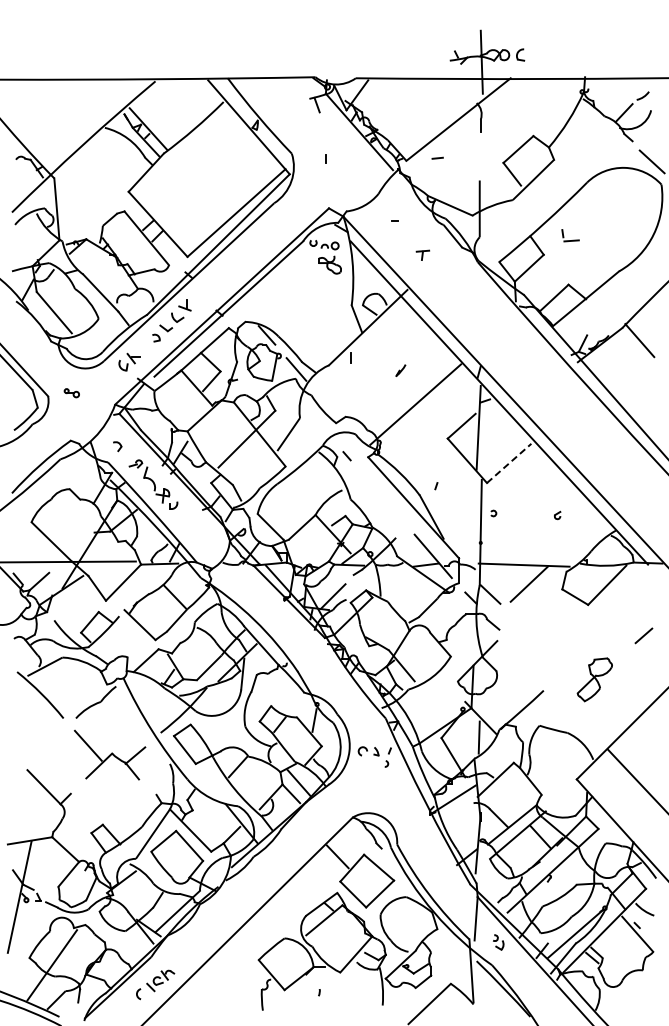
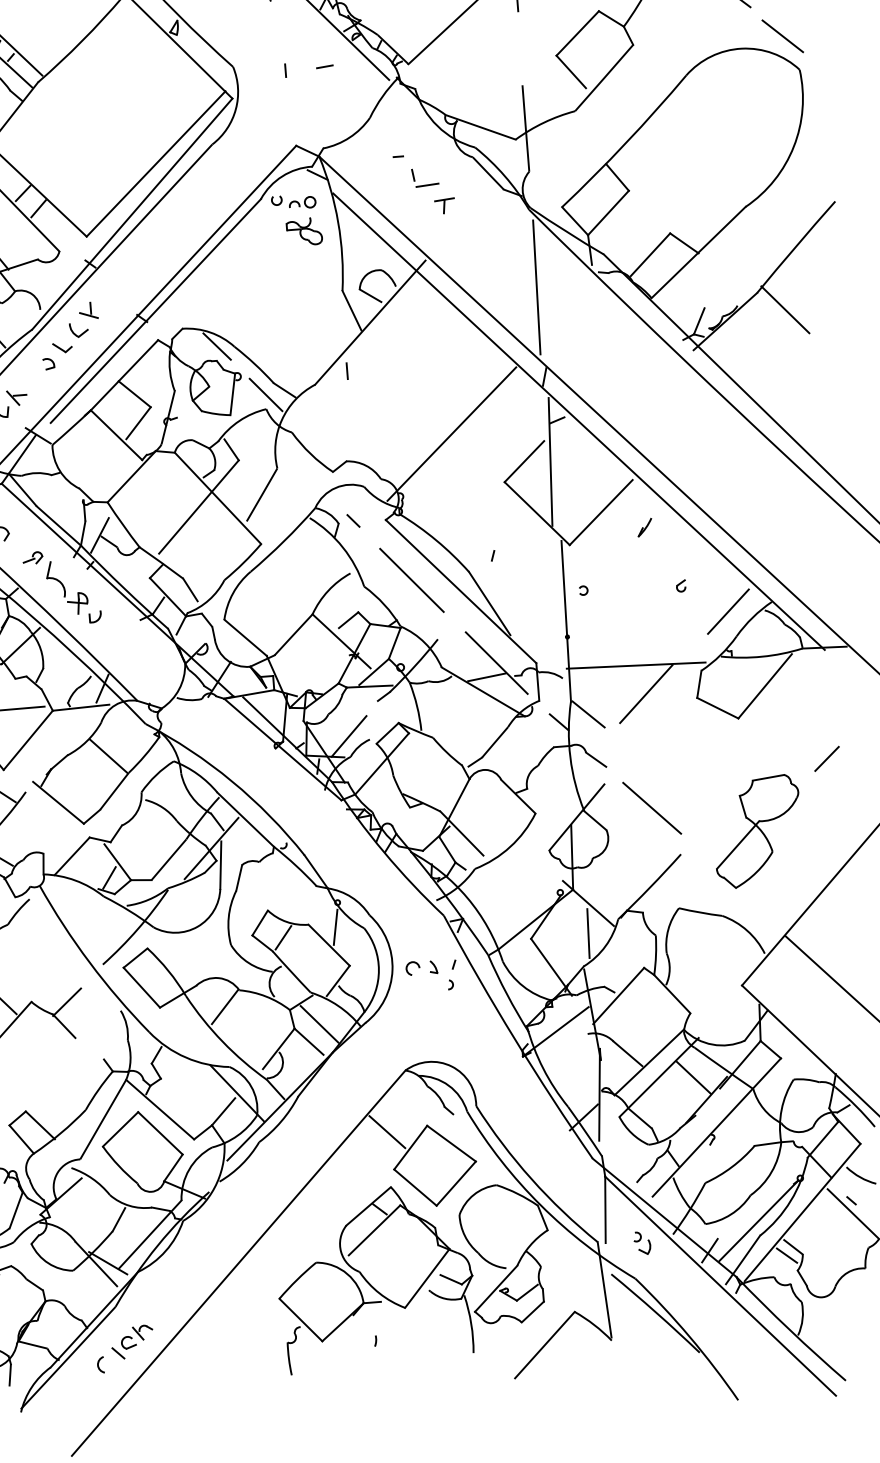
line: (437, 157) -> (324, 65), moved
part: (570, 235) -> (425, 177), moved
line: (478, 313) -> (536, 287), added
part: (400, 370) -> (644, 527), moved
line: (509, 463) -> (601, 512), dashed -> solid
line: (382, 497) -> (412, 579), added
line: (586, 534) -> (727, 611), added
line: (526, 659) -> (651, 809), added
part: (594, 679) -> (756, 831), size x1.67

